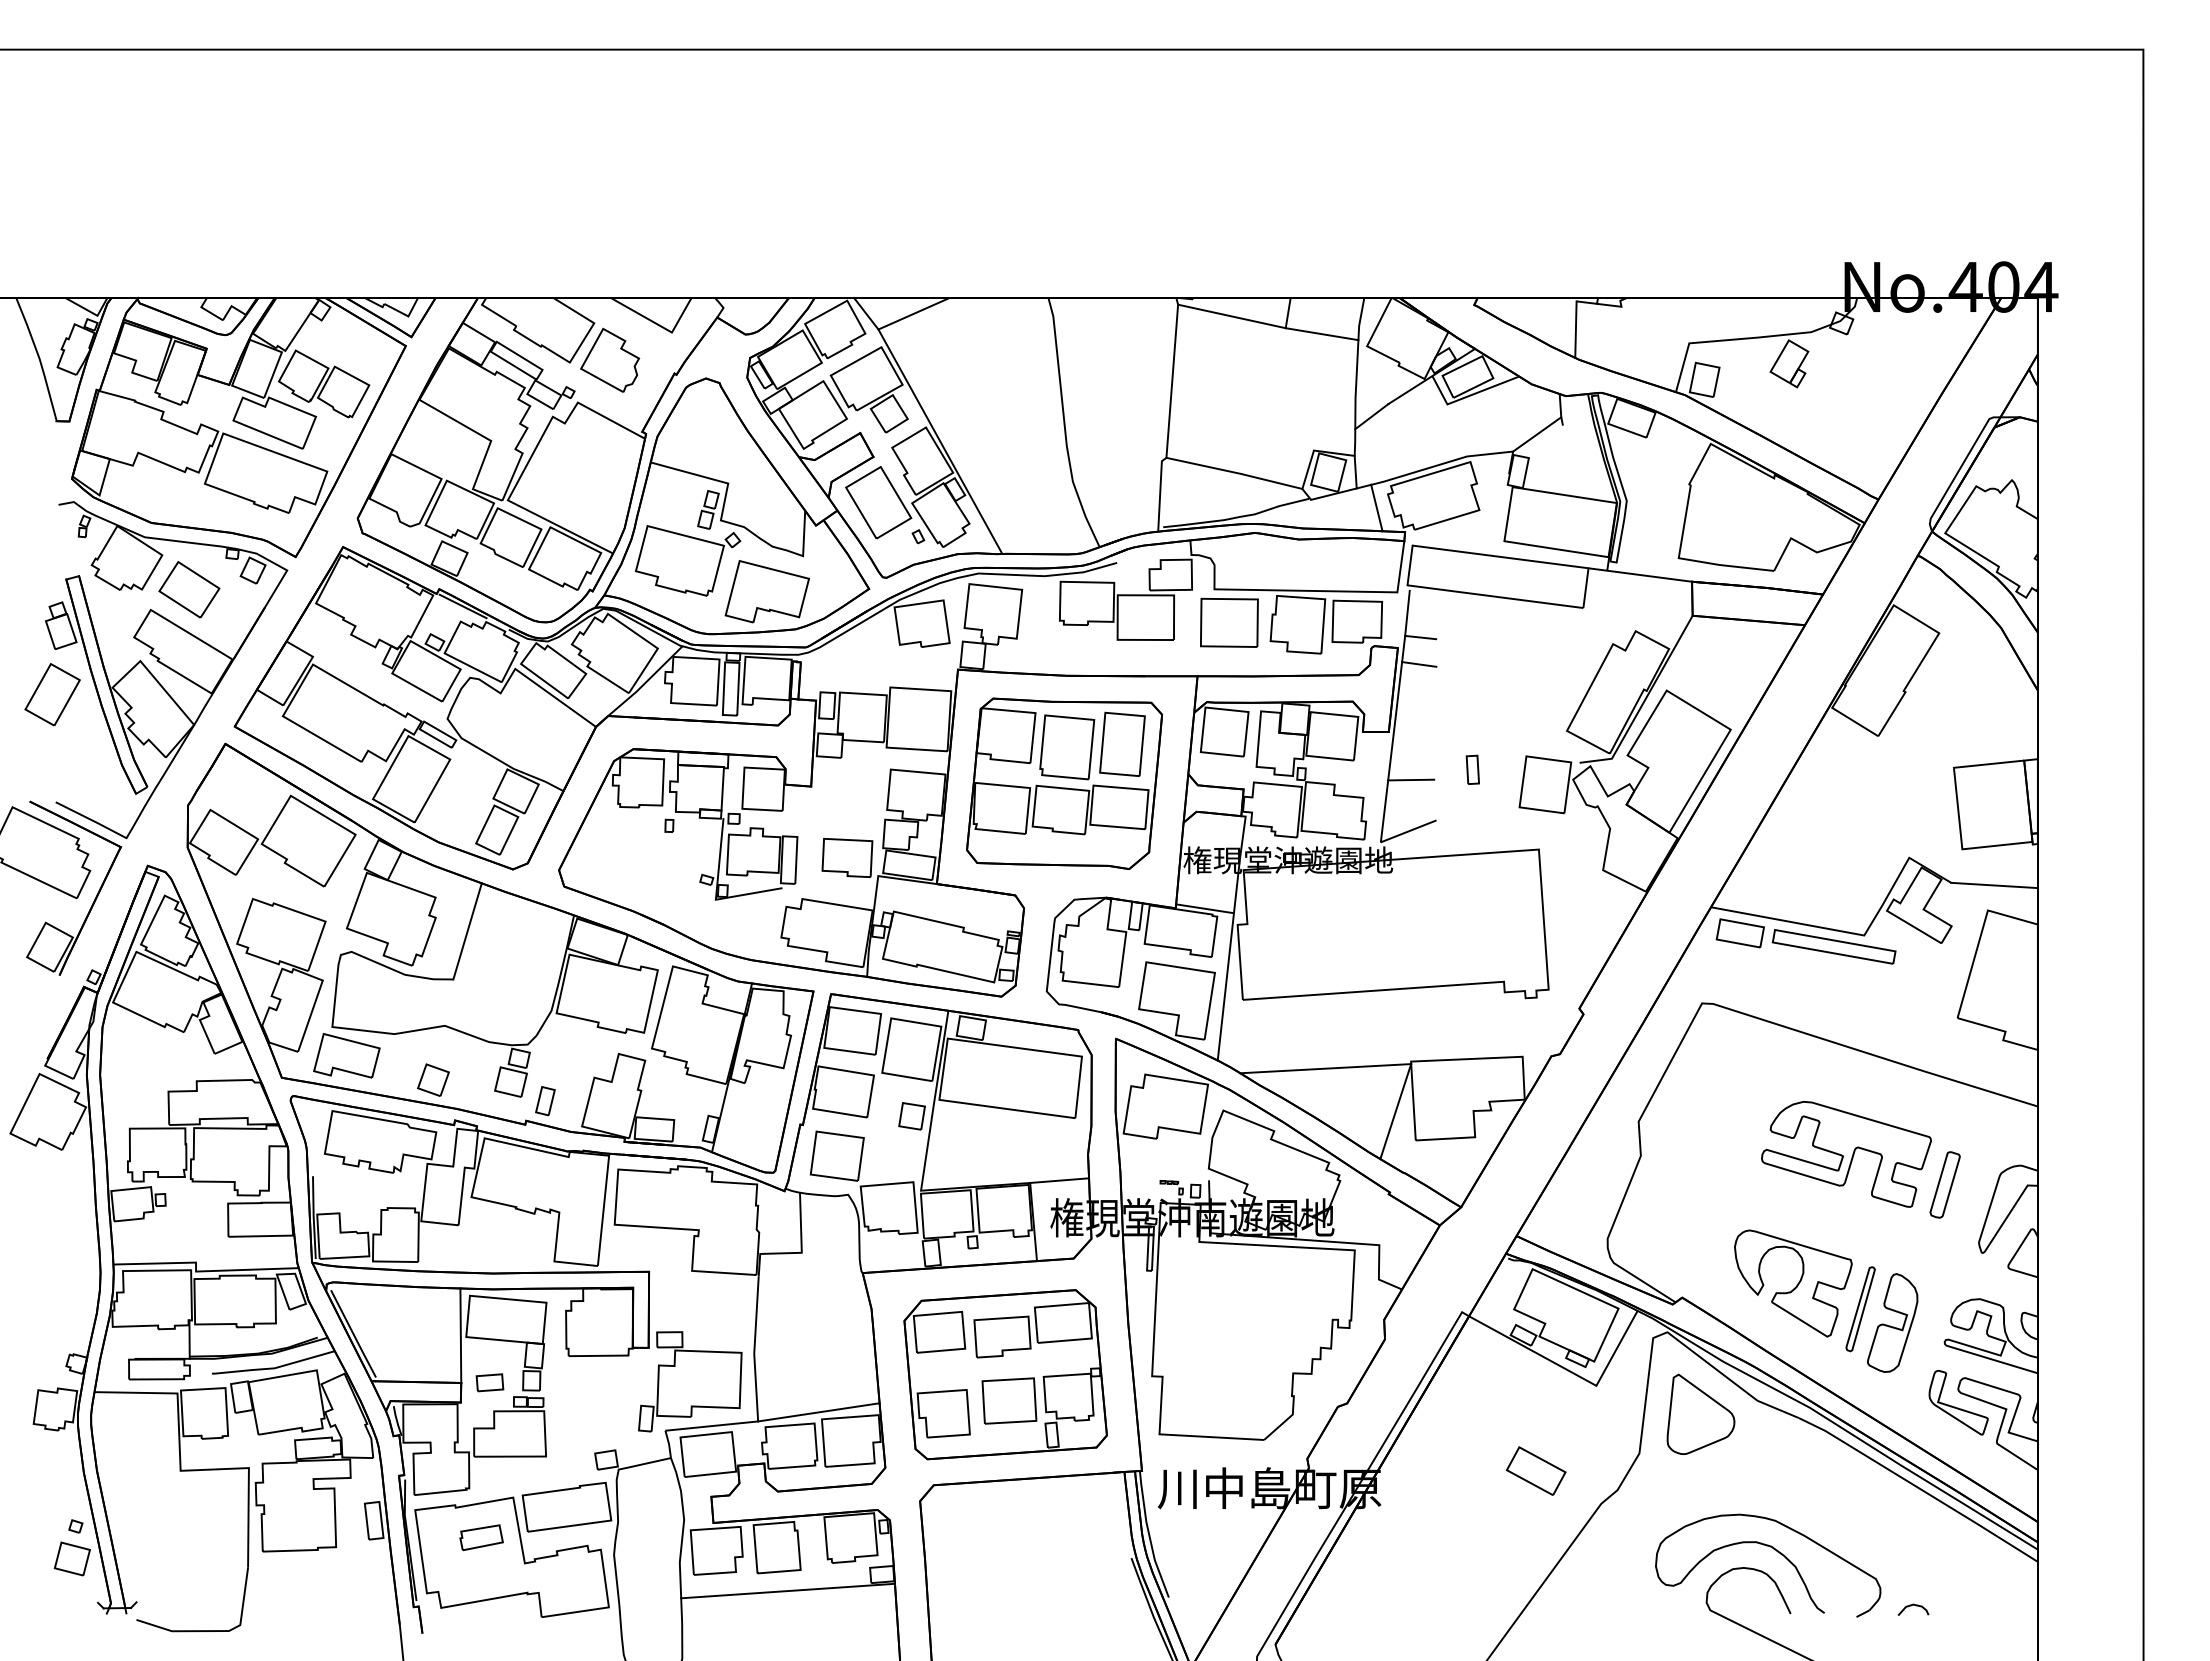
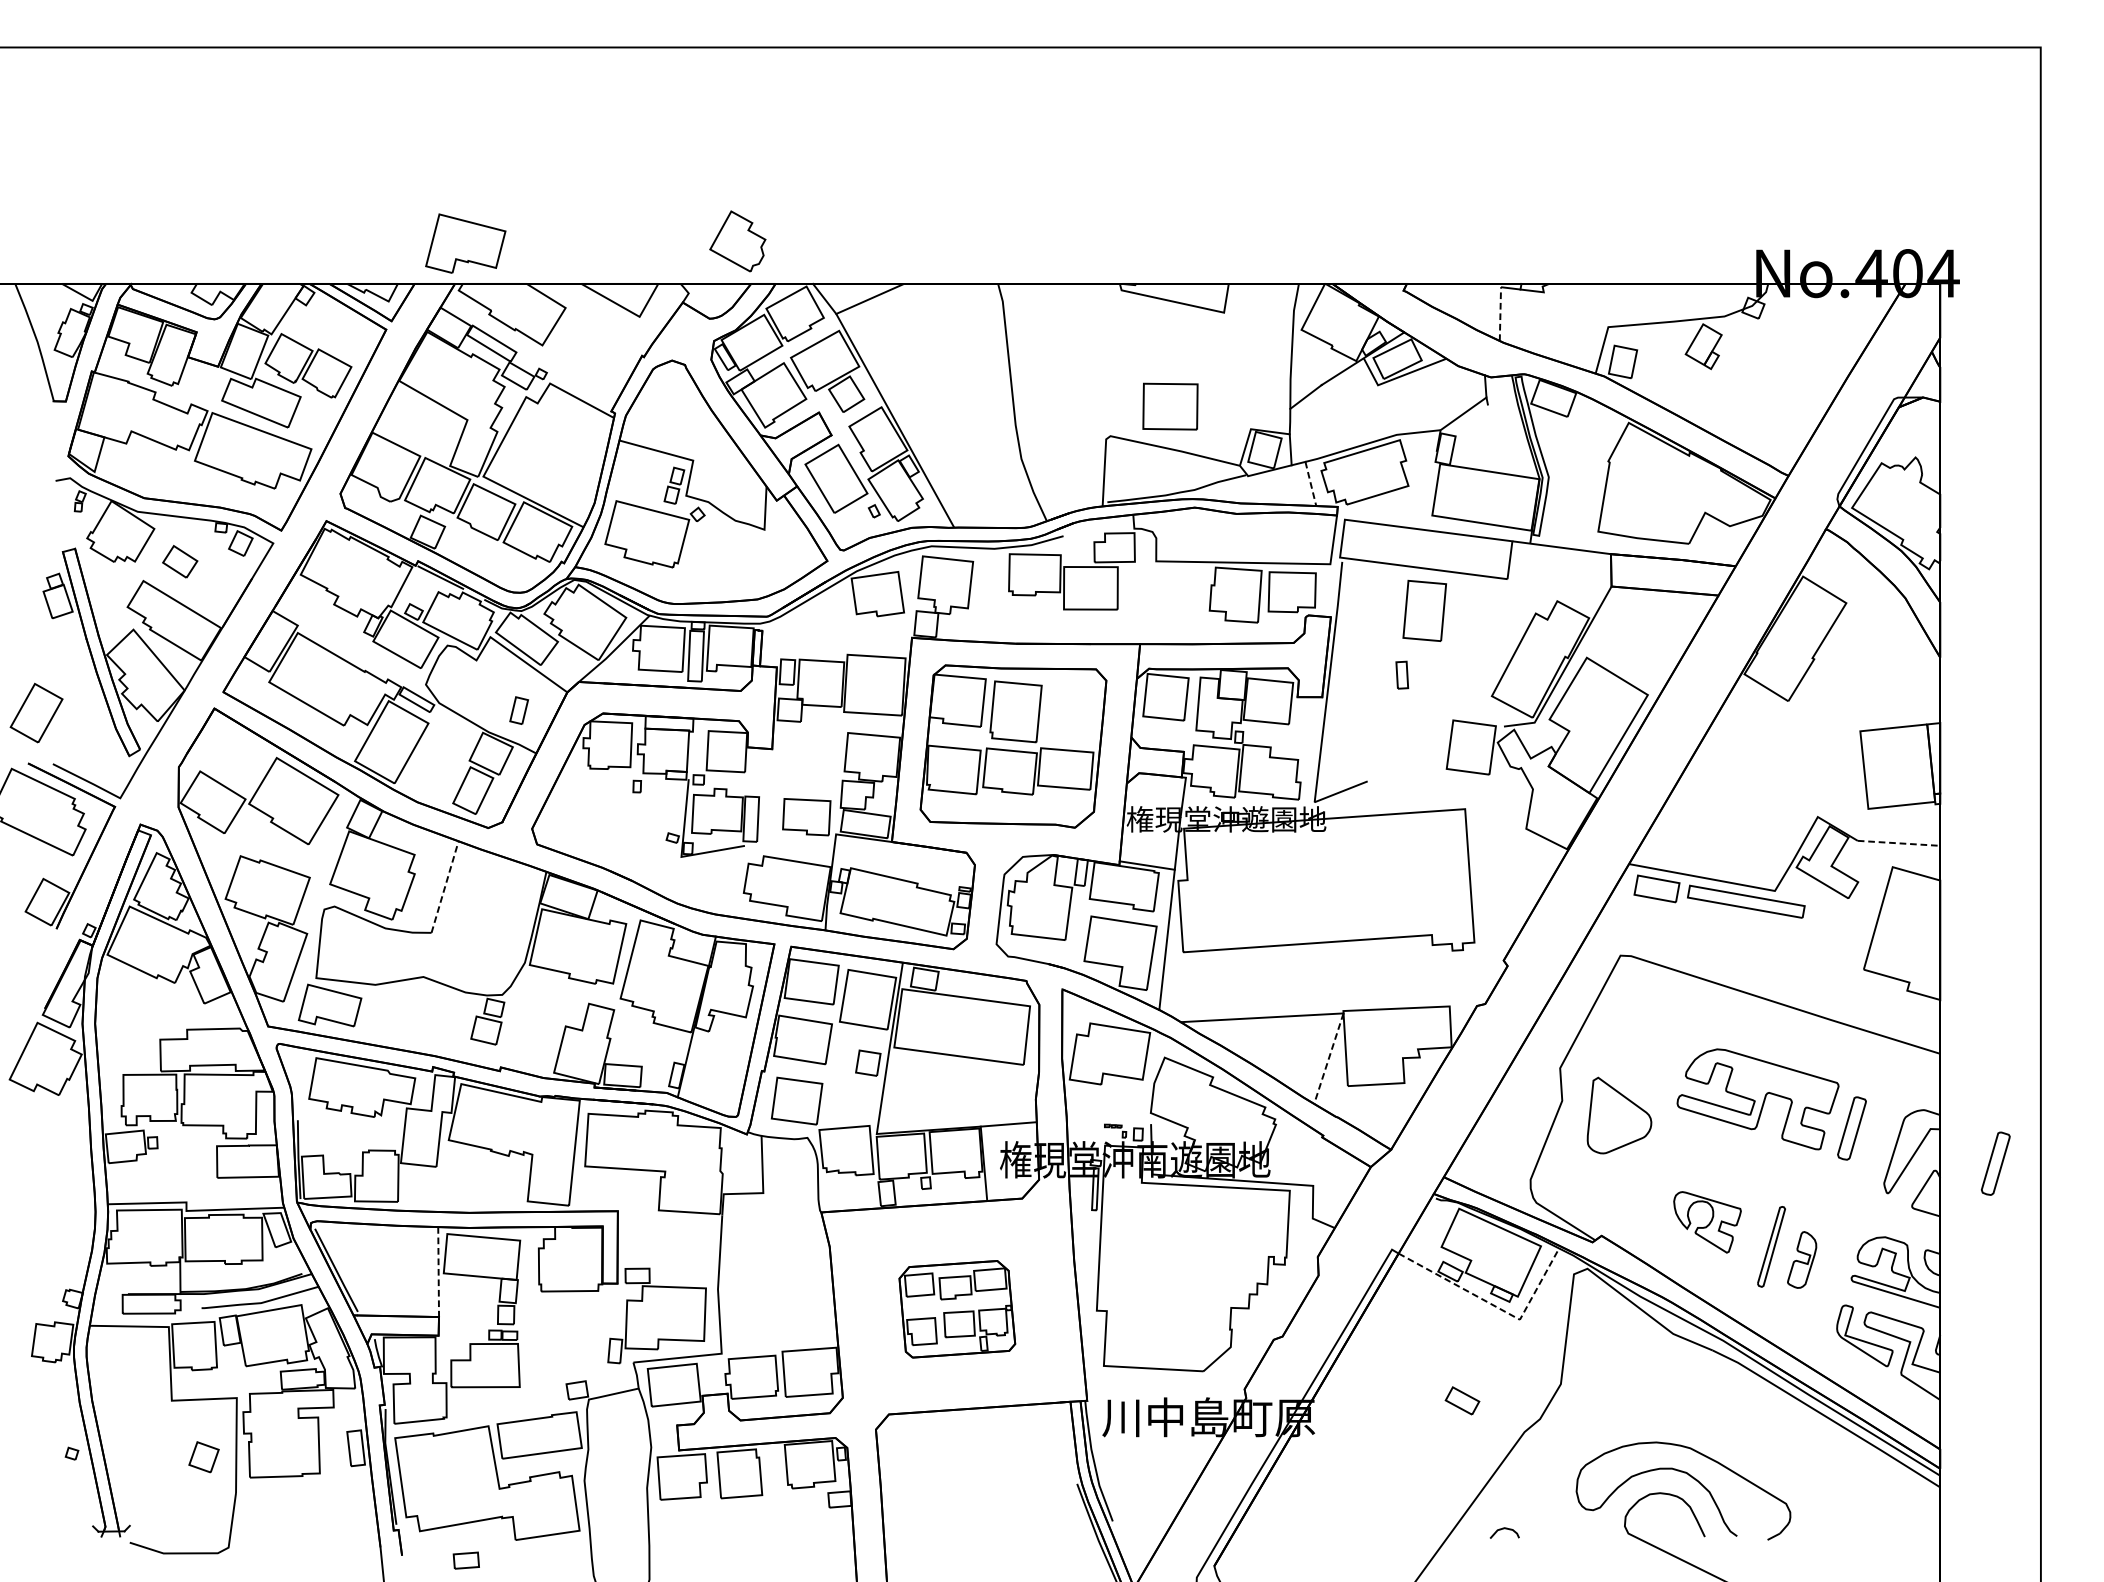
line: (1575, 329) -> (1500, 313), solid -> dashed
line: (1321, 334) -> (1258, 318), removed
part: (610, 360) -> (738, 241), moved
line: (1172, 380) -> (1116, 362), removed
line: (1376, 508) -> (1310, 484), solid -> dashed
part: (189, 589) -> (180, 561), size x0.6
part: (766, 591) -> (464, 243), moved
part: (1229, 622) -> (1170, 406), moved
line: (1420, 637) -> (1352, 607), removed
line: (1419, 664) -> (1351, 632), removed
part: (52, 694) -> (36, 712), moved
part: (1122, 743) -> (1424, 610), moved
part: (1472, 769) -> (1401, 674), moved
line: (1411, 779) -> (1343, 742), removed
line: (1995, 885) -> (1899, 843), solid -> dashed
line: (467, 930) -> (444, 886), solid -> dashed
part: (433, 1079) -> (204, 1456), moved
part: (545, 1101) -> (519, 711), moved
line: (1395, 1111) -> (1328, 1058), solid -> dashed
part: (2095, 1221) -> (1995, 1163), added
part: (1793, 1283) -> (1707, 1222), size x0.6
part: (1892, 1322) -> (1801, 1259), size x0.6
line: (460, 1336) -> (438, 1272), solid -> dashed
line: (1571, 1372) -> (1496, 1307), solid -> dashed
part: (1005, 1374) -> (957, 1308), size x0.6
part: (489, 1382) -> (465, 1560), moved
line: (818, 1412) -> (779, 1345), removed
part: (1700, 1413) -> (1619, 1114), moved
part: (1535, 1470) -> (1461, 1400), size x0.6
part: (481, 1537) -> (458, 1464), removed
part: (71, 1558) -> (67, 1484), removed
line: (787, 1590) -> (749, 1514), removed
curve: (1911, 1606) -> (1502, 1529), moved

